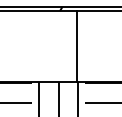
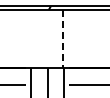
line: (76, 46) -> (62, 38), solid -> dashed

